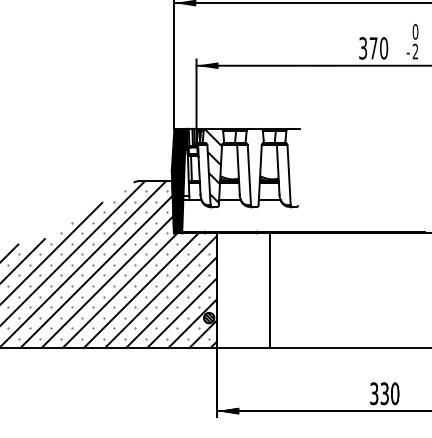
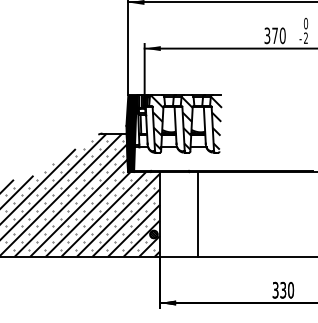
hatch: (253, 166) -> (186, 122), added
hatch: (292, 166) -> (215, 122), added

